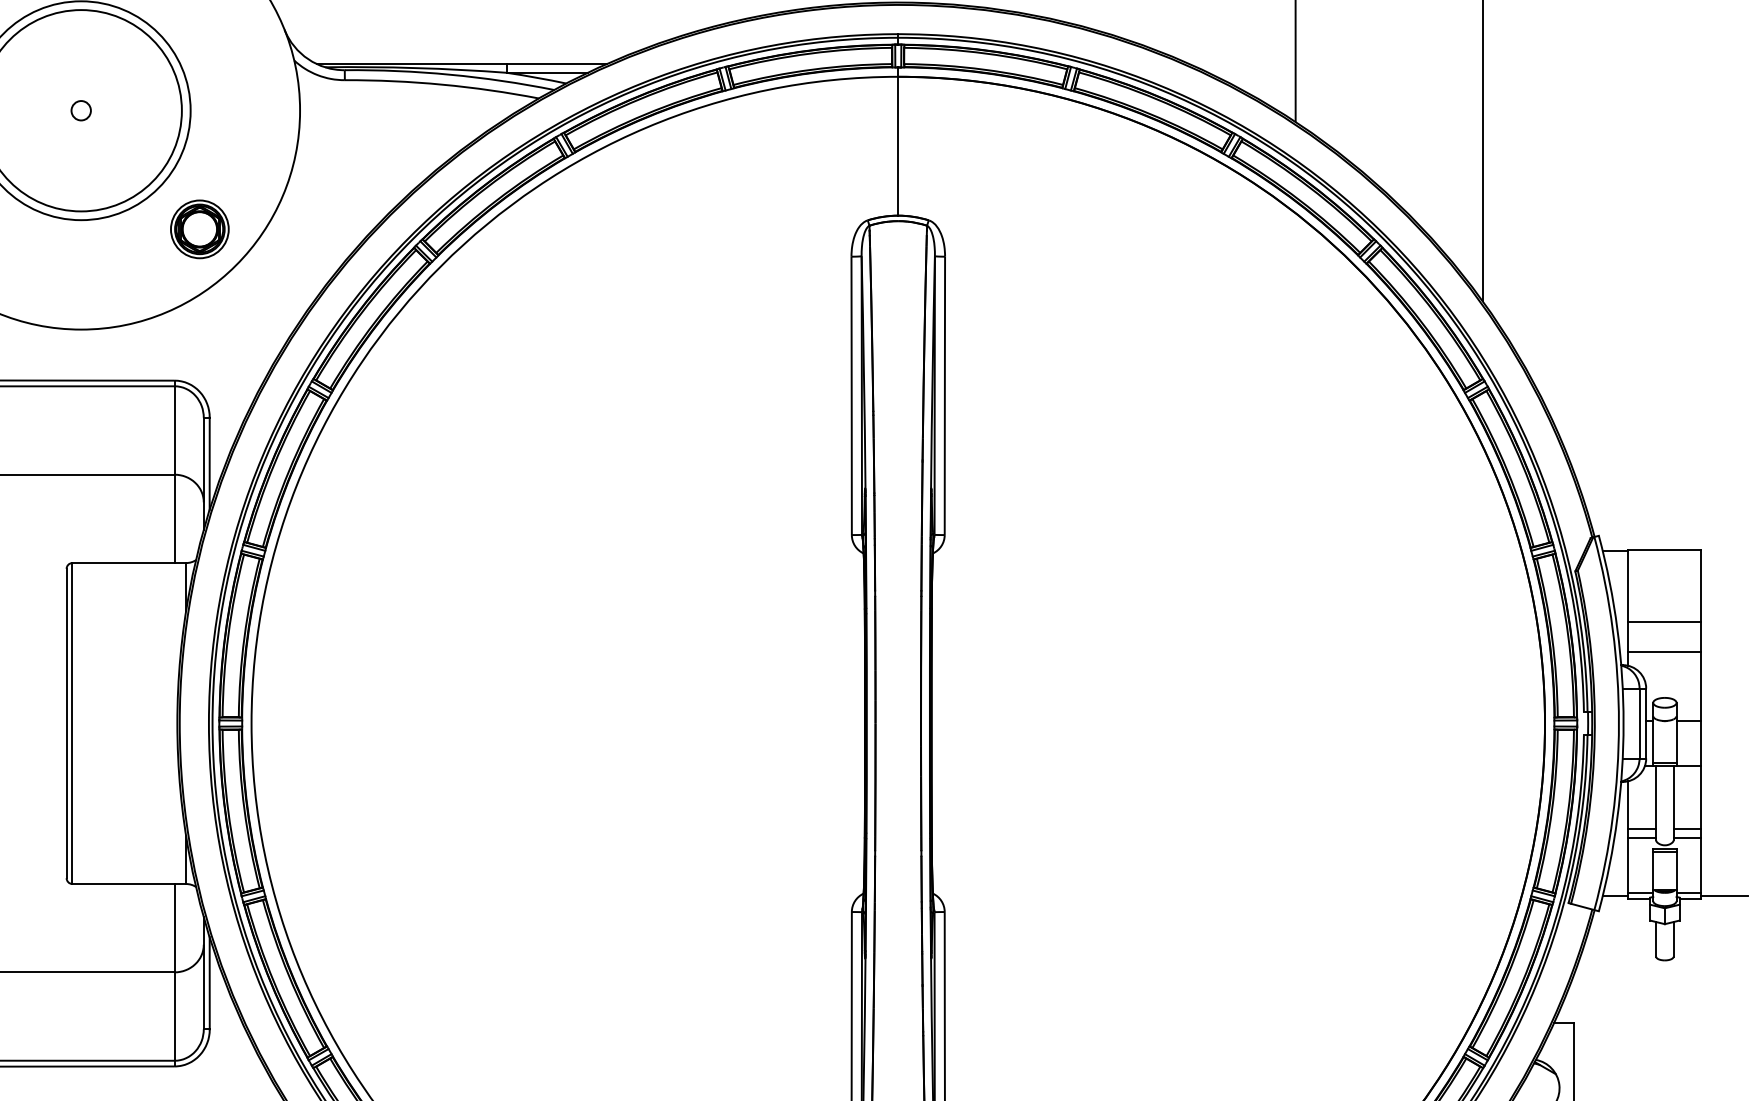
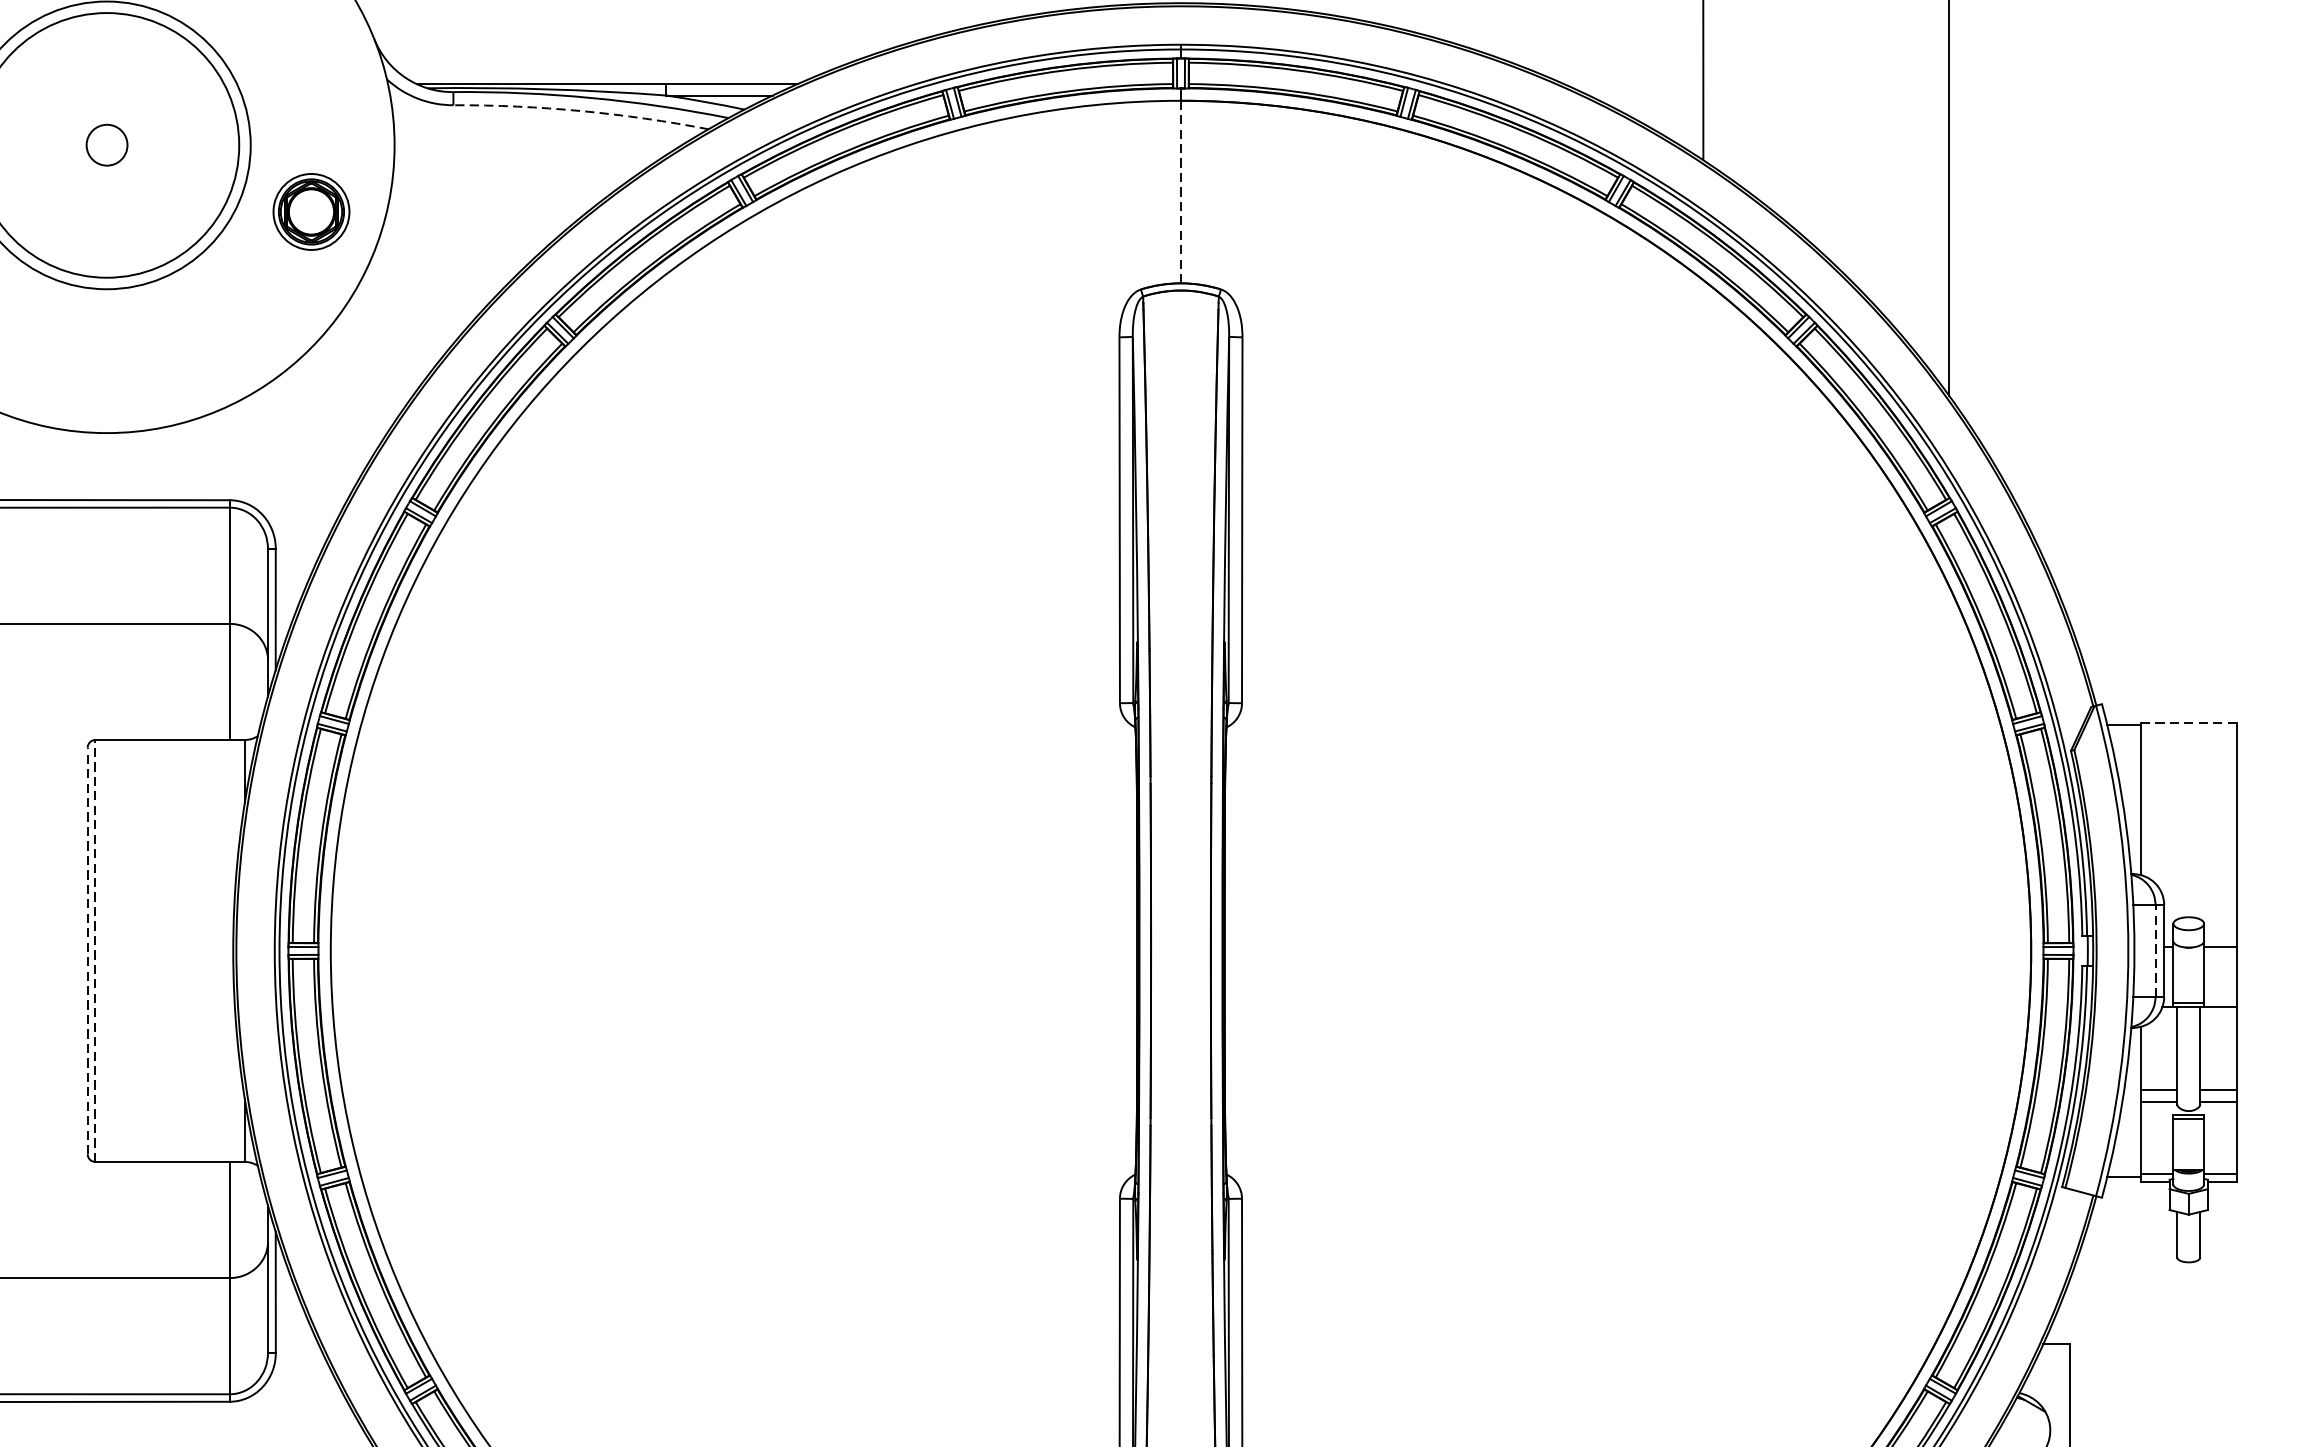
arc: (442, 84) -> (581, 110), solid -> dashed
circle: (80, 110) -> (105, 145), size x1.6
line: (898, 145) -> (1181, 191), solid -> dashed
part: (199, 229) -> (310, 212), moved
line: (1665, 549) -> (2189, 722), solid -> dashed
line: (1664, 622) -> (2188, 818), removed
line: (1664, 651) -> (2188, 856), removed
line: (66, 723) -> (87, 950), solid -> dashed
line: (72, 723) -> (95, 950), solid -> dashed
line: (1639, 723) -> (2155, 950), solid -> dashed
line: (1724, 895) -> (2267, 1177), removed

